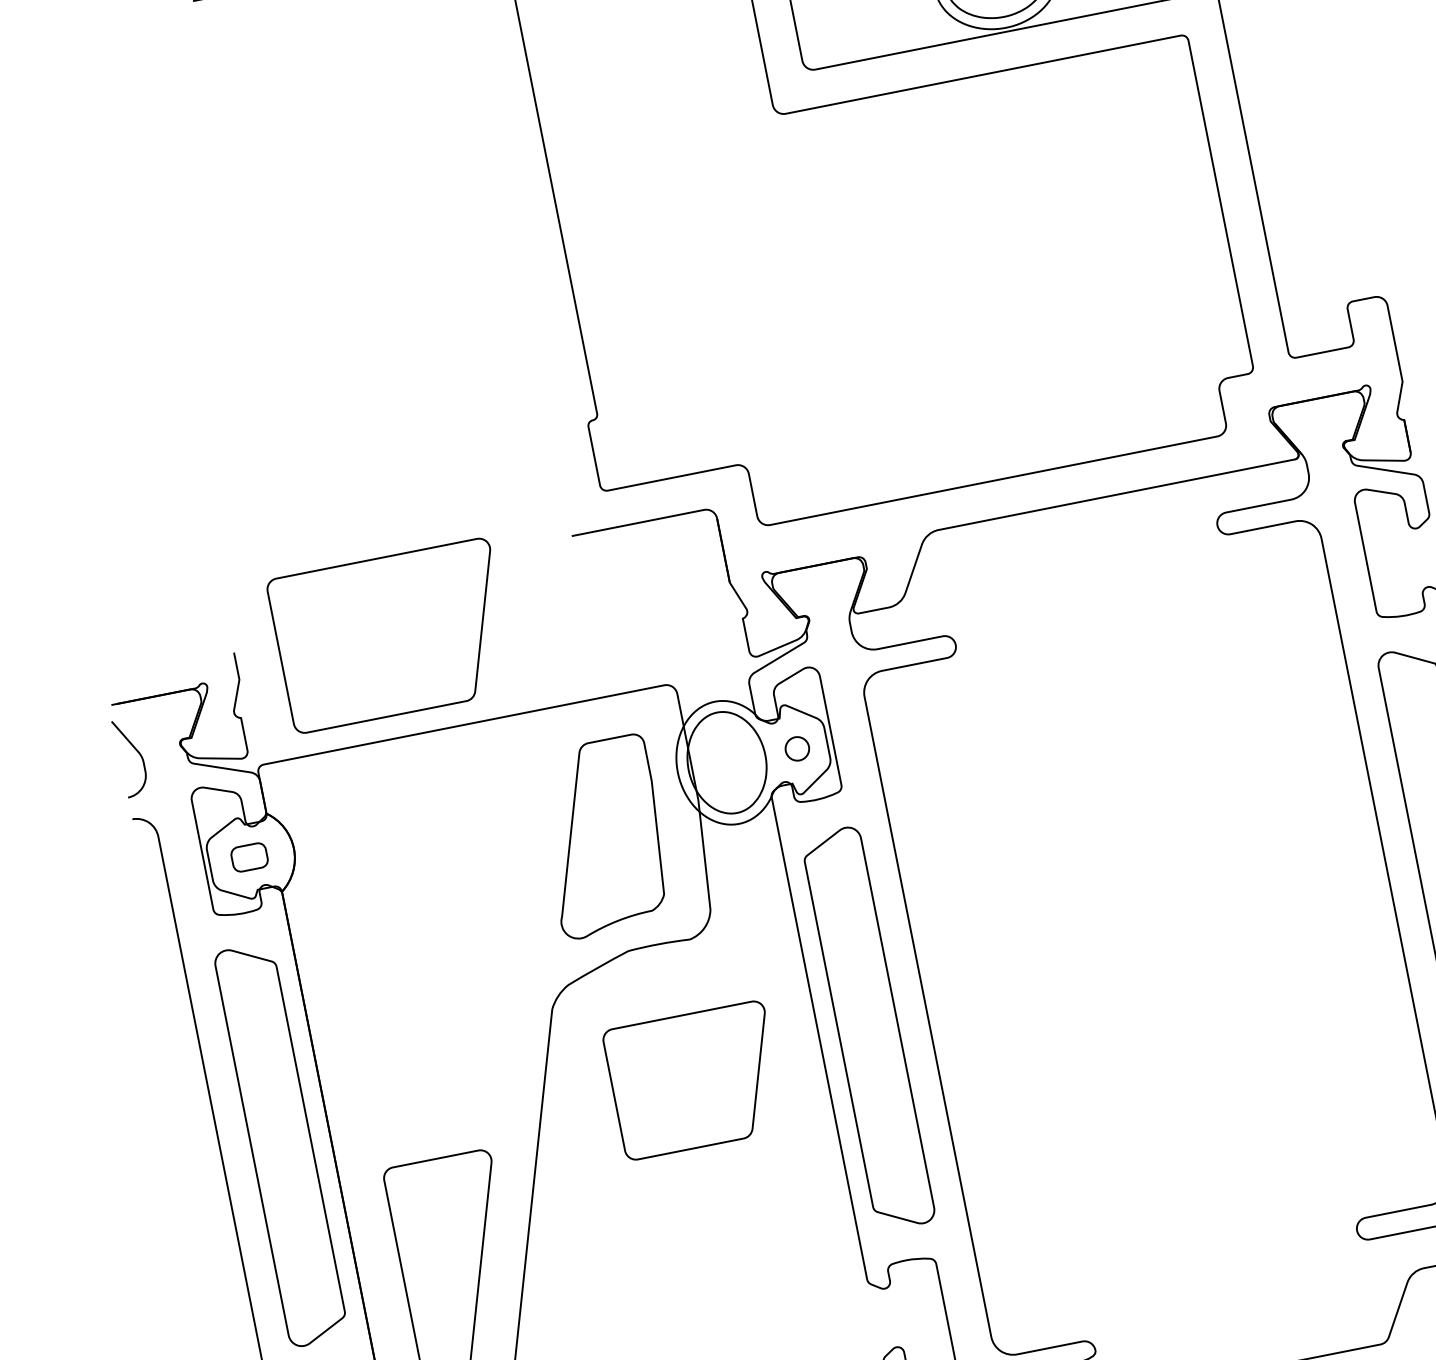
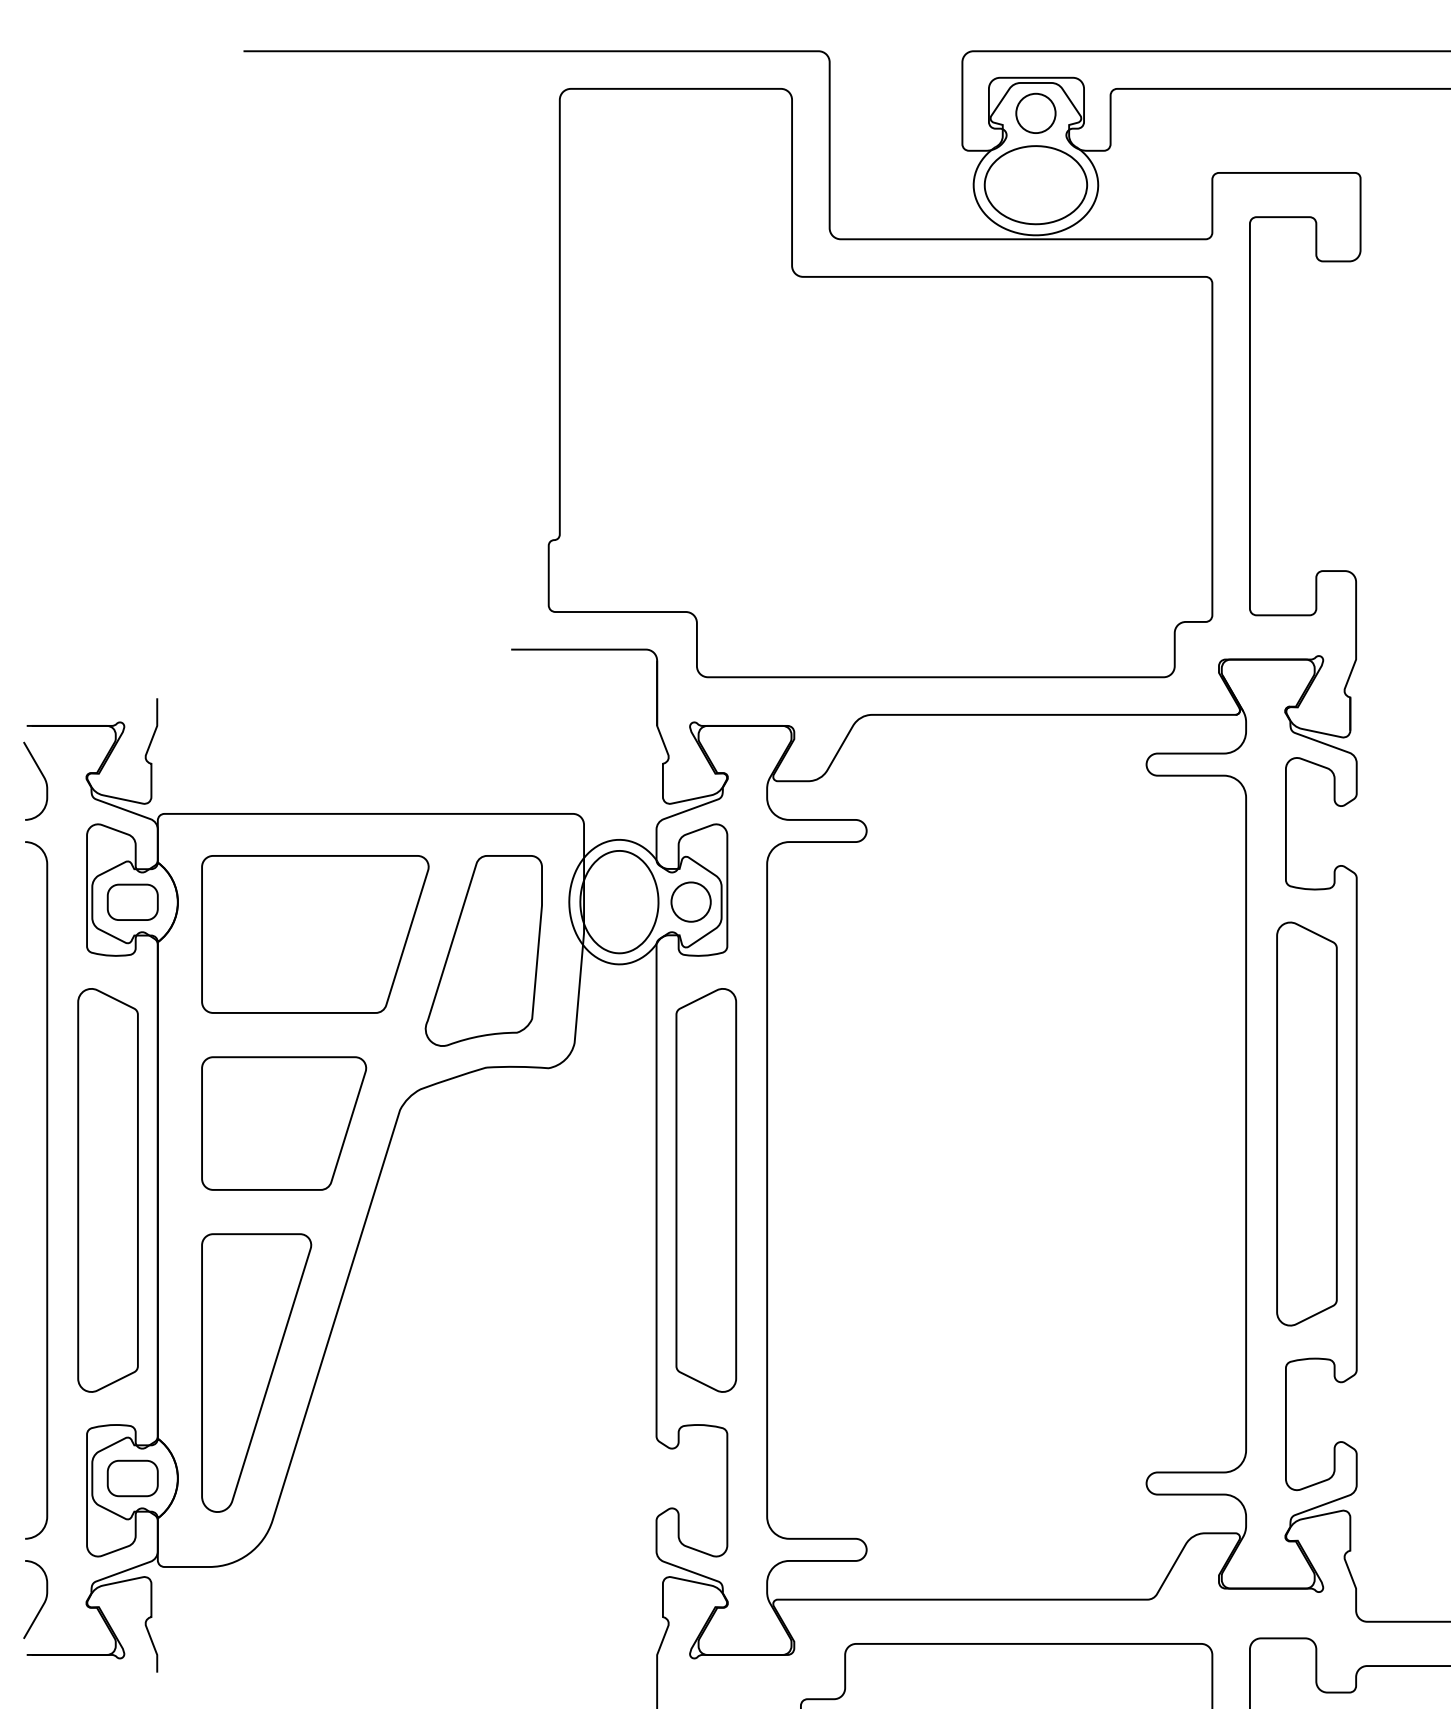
part: (392, 635) -> (315, 934), moved
circle: (796, 748) -> (690, 901), size x1.67
part: (249, 856) -> (132, 901), size x1.43
part: (695, 1080) -> (284, 1123), moved

